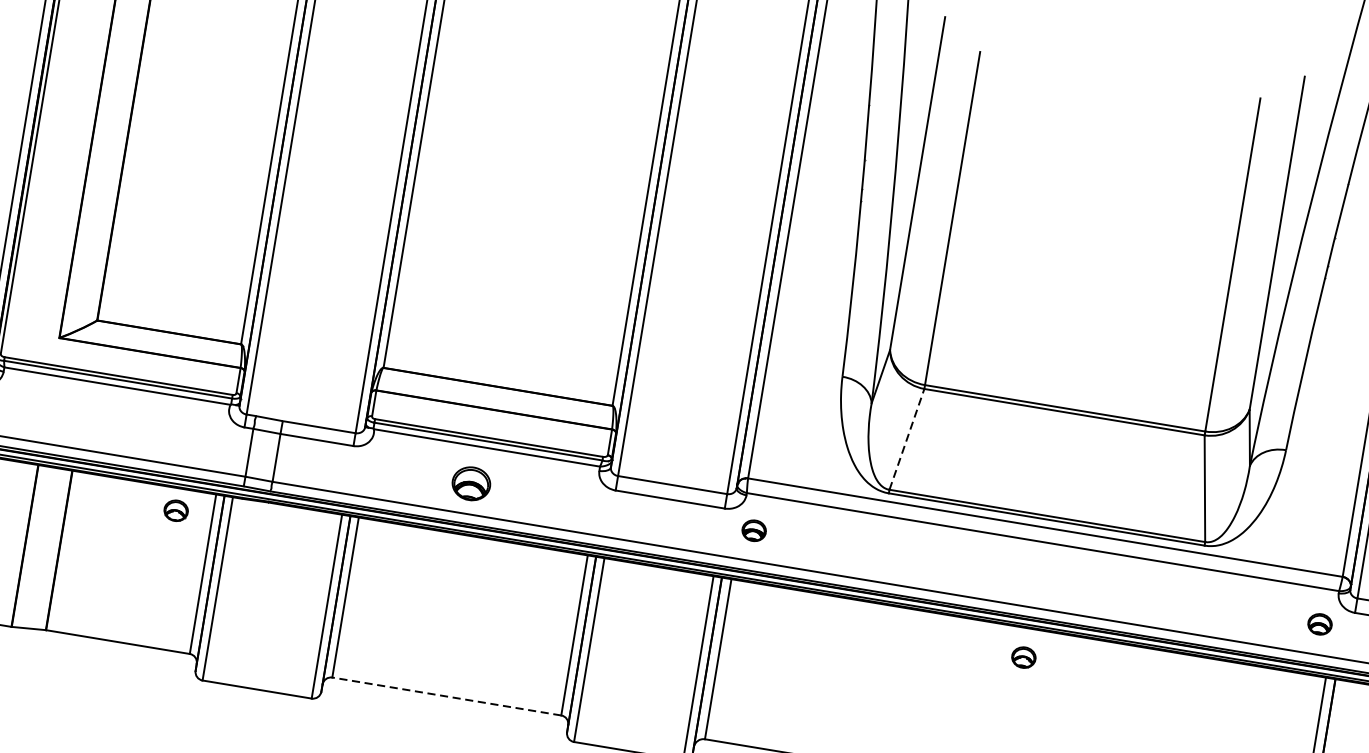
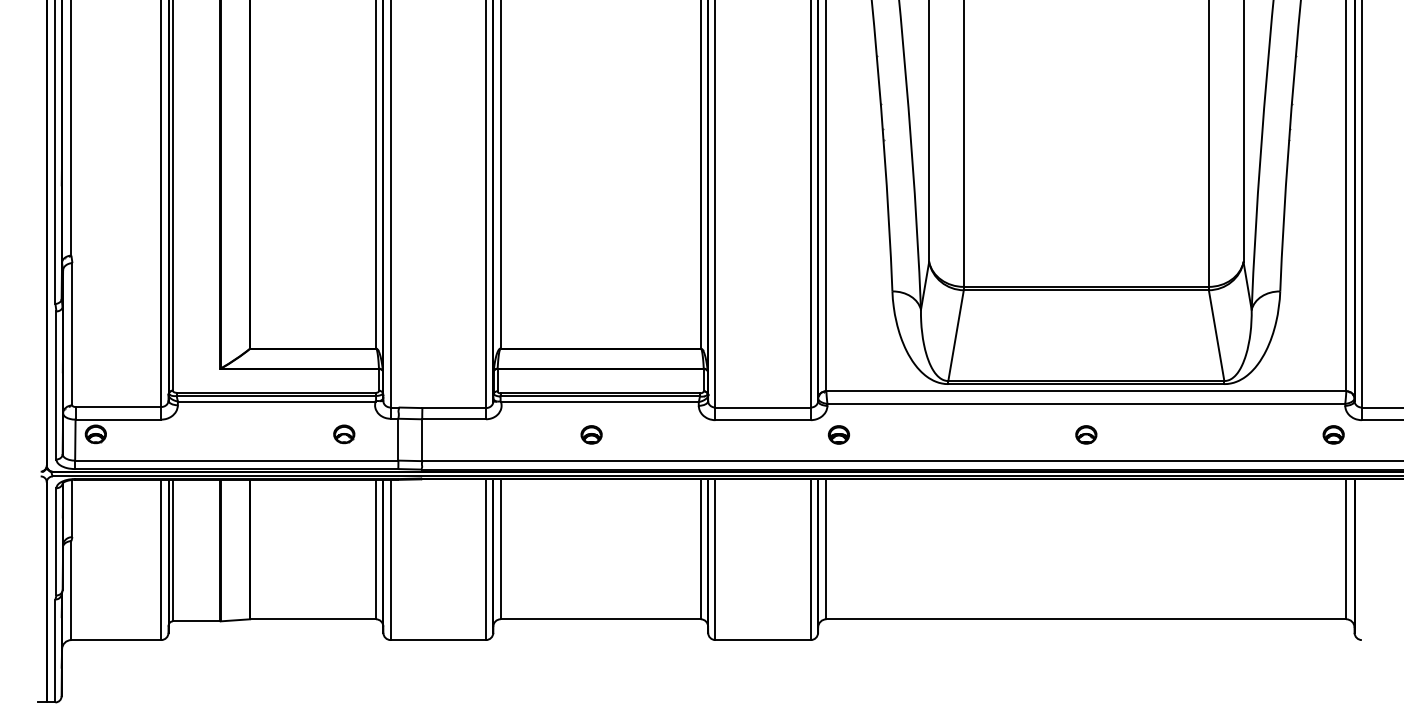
line: (907, 439) -> (956, 335), dashed -> solid
part: (471, 483) -> (591, 434), size x0.62
part: (176, 510) -> (344, 434), moved
part: (1024, 657) -> (1086, 434), moved
line: (446, 696) -> (600, 619), dashed -> solid

